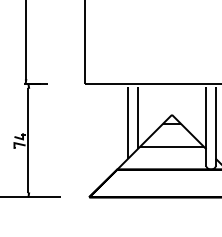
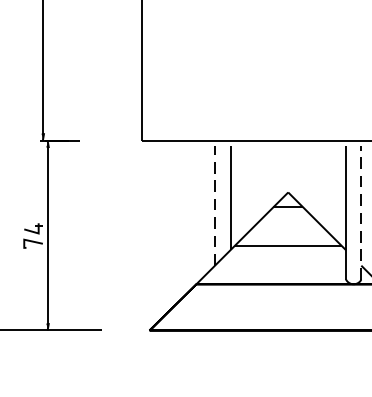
line: (128, 122) -> (215, 205), solid -> dashed
line: (215, 126) -> (361, 211), solid -> dashed

